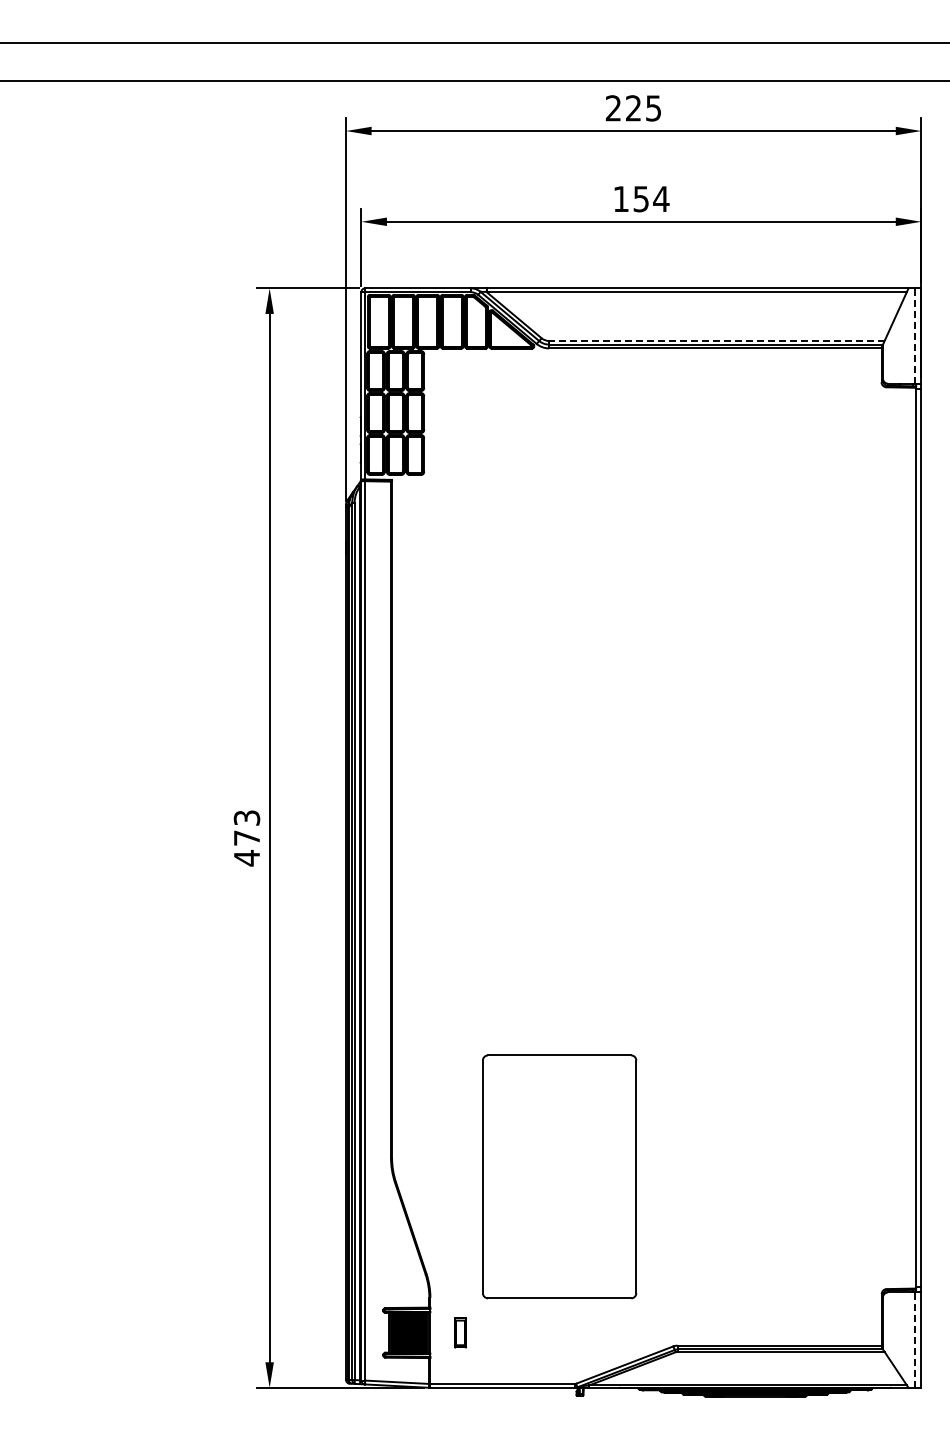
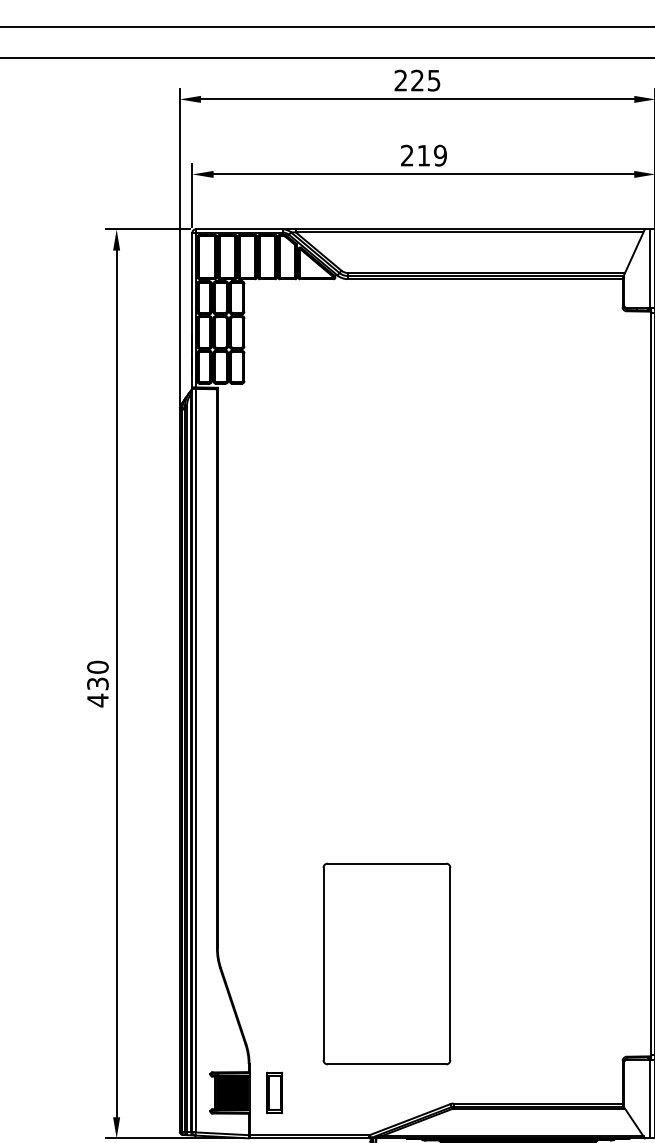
text: (641, 199) -> (424, 156), 154 -> 219
line: (914, 336) -> (649, 269), dashed -> solid
line: (716, 340) -> (486, 272), dashed -> solid
text: (246, 827) -> (97, 675), 473 -> 430
part: (559, 1176) -> (386, 963), moved
part: (460, 1332) -> (274, 1092), size x1.67
line: (914, 1340) -> (649, 1099), dashed -> solid

